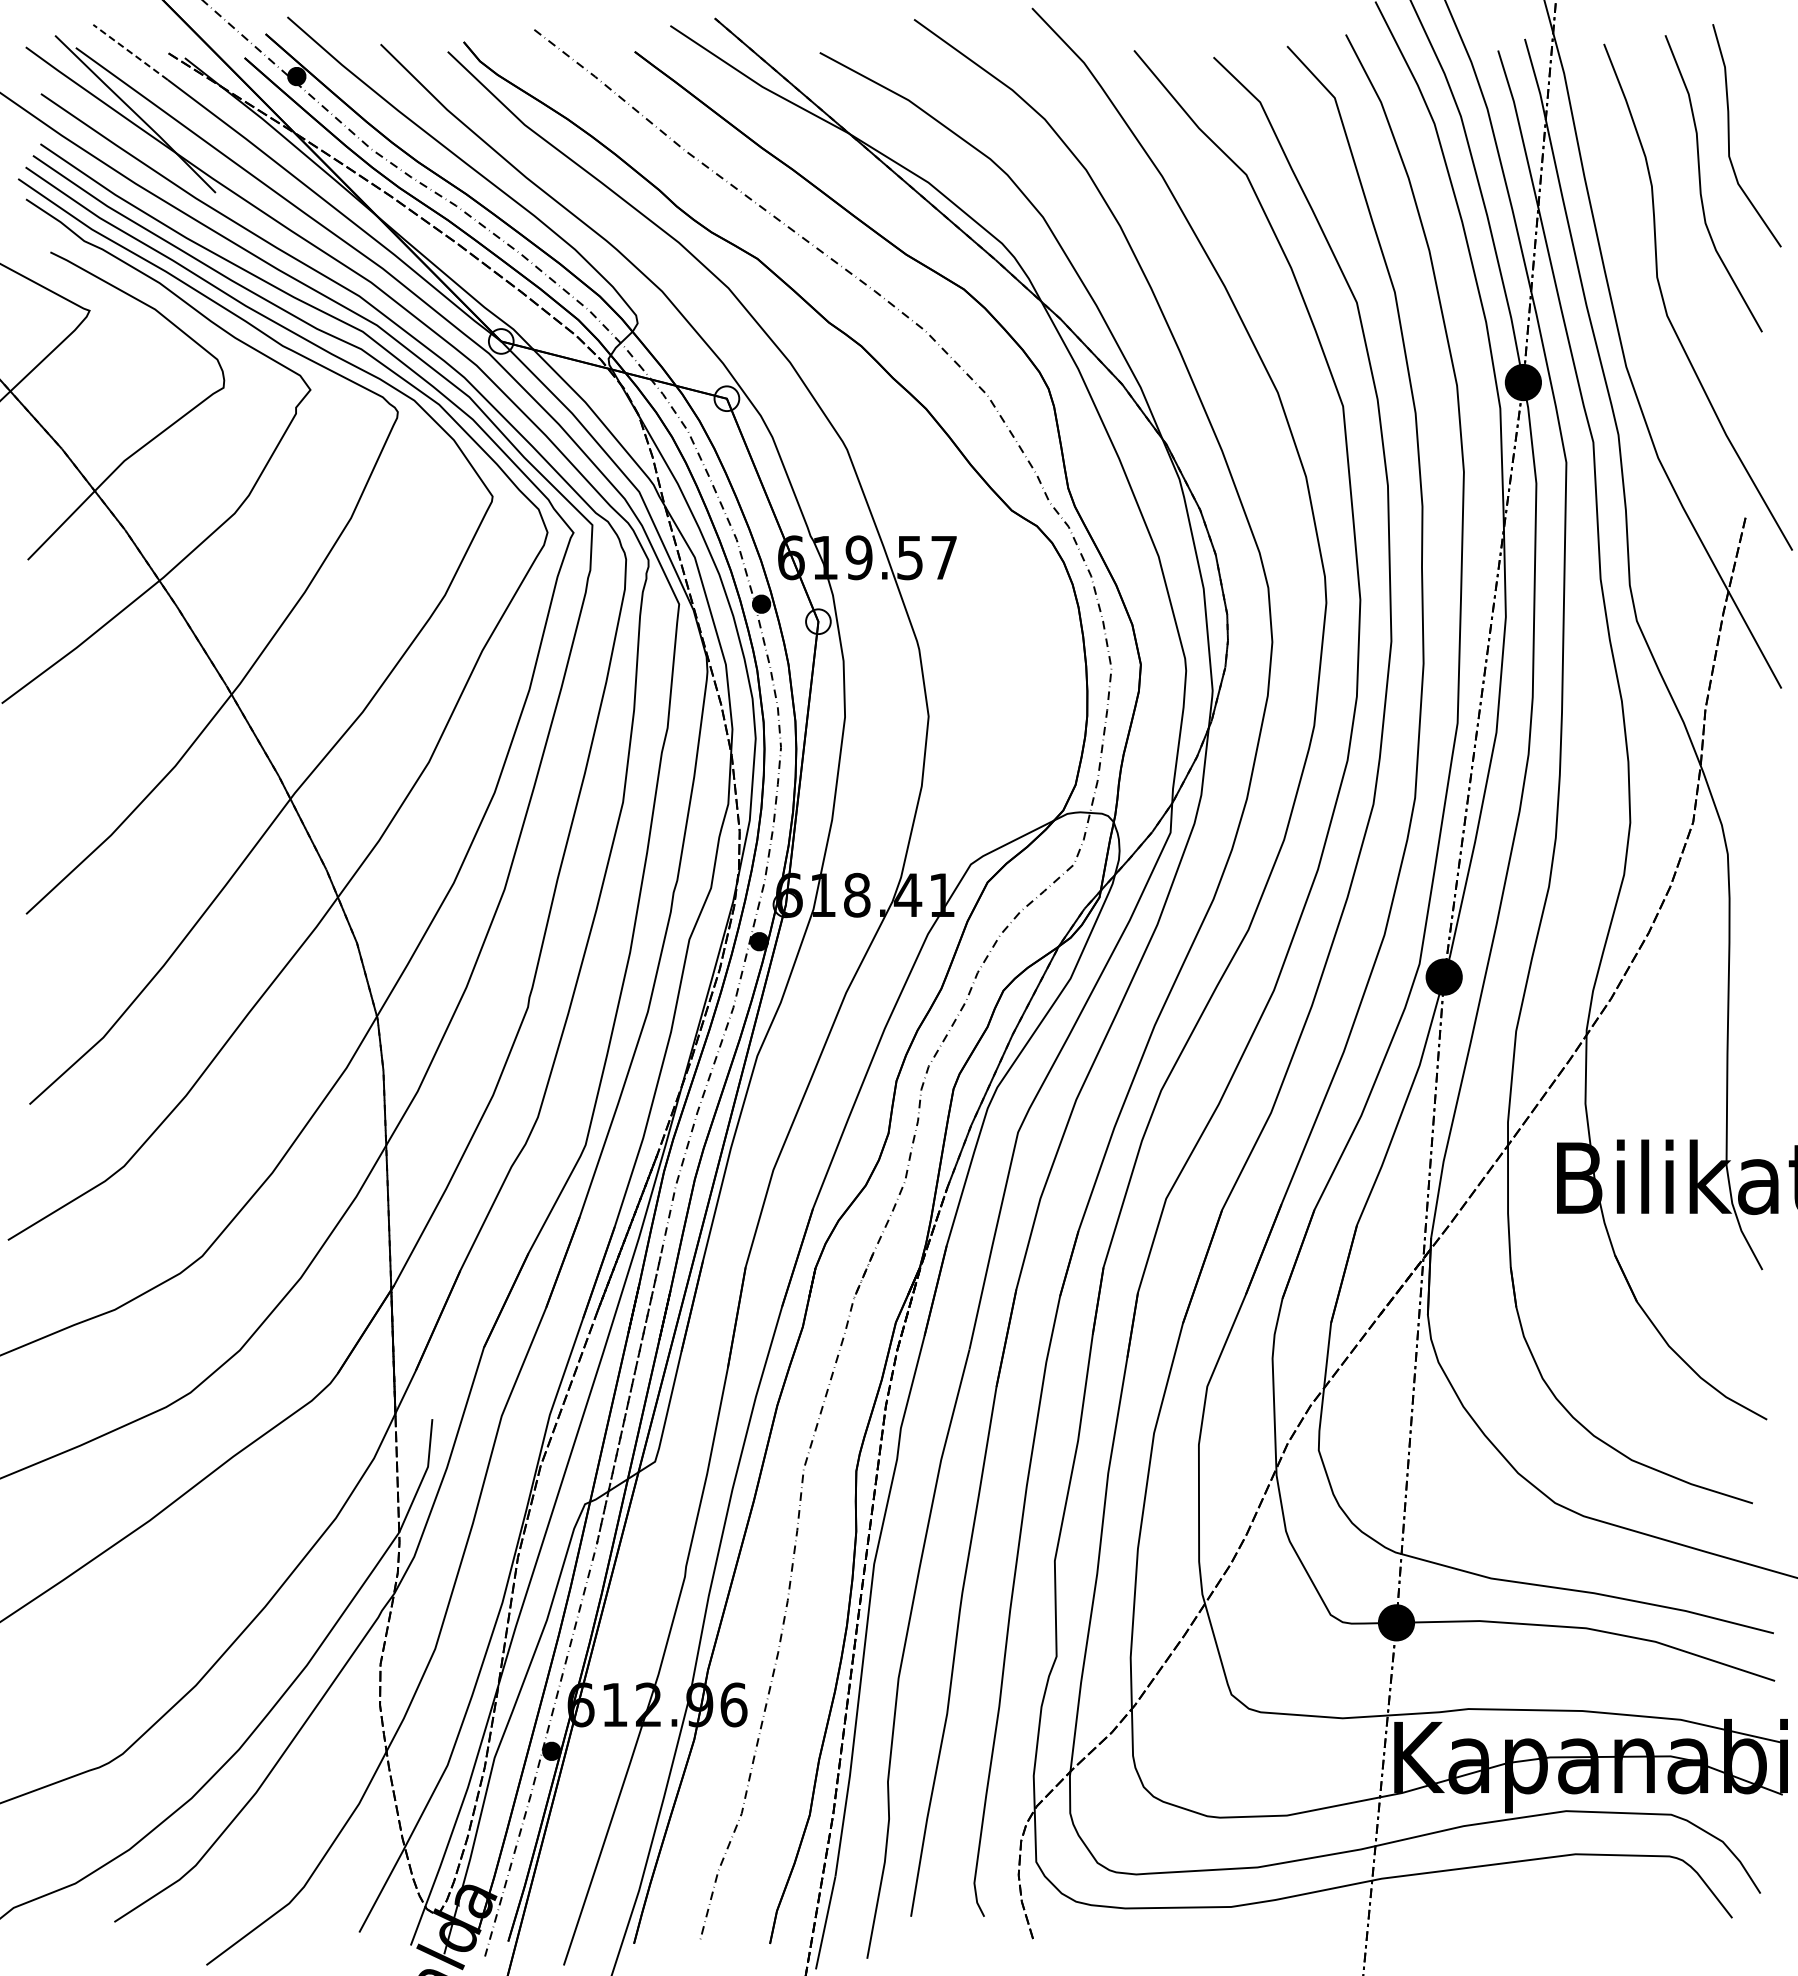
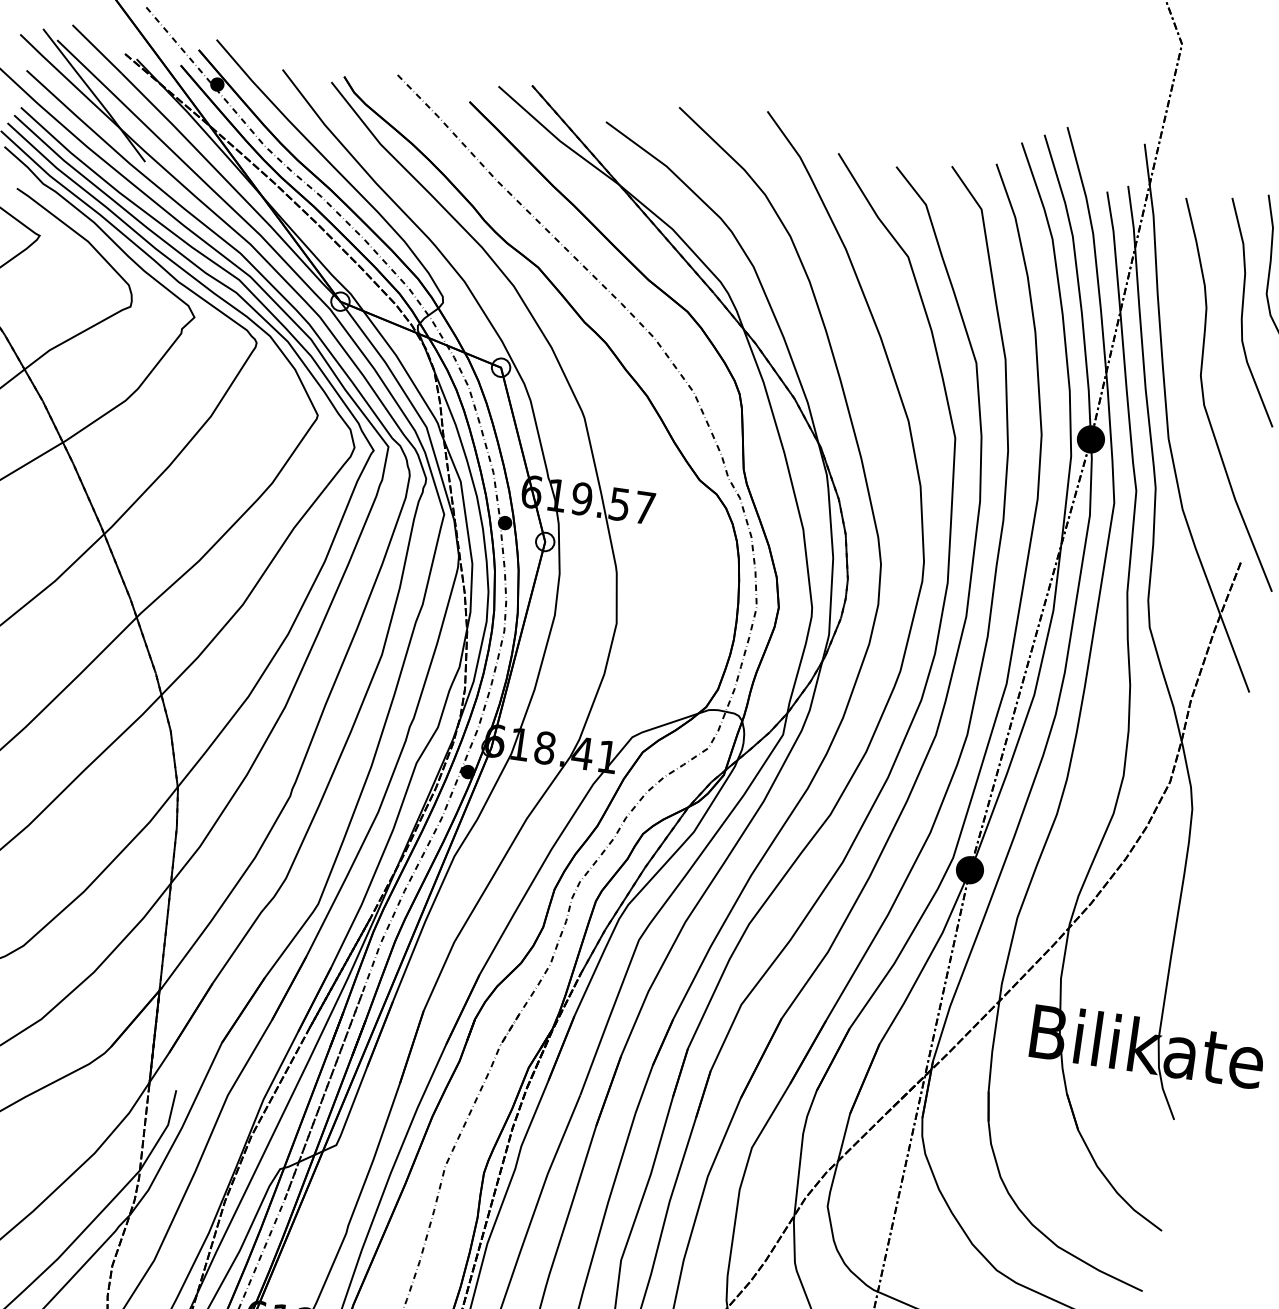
line: (130, 52) -> (97, 49), dashed -> solid

